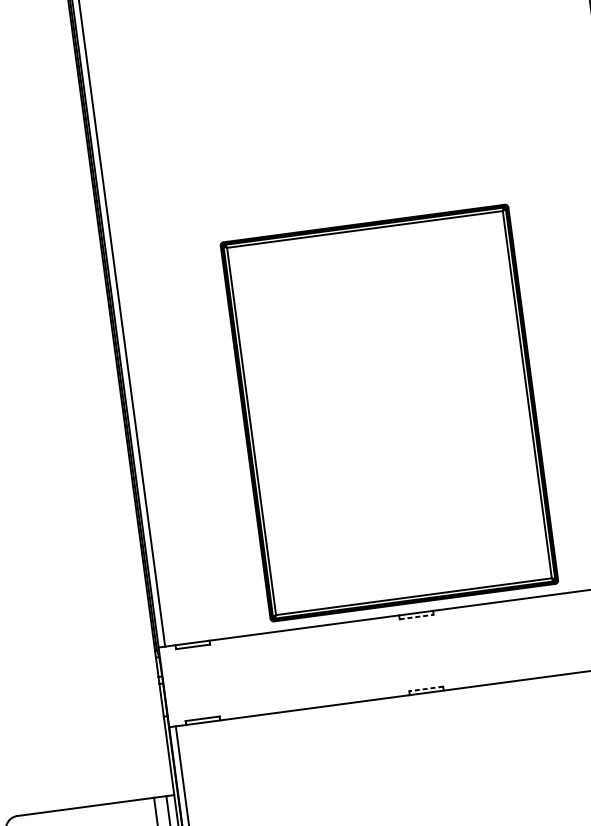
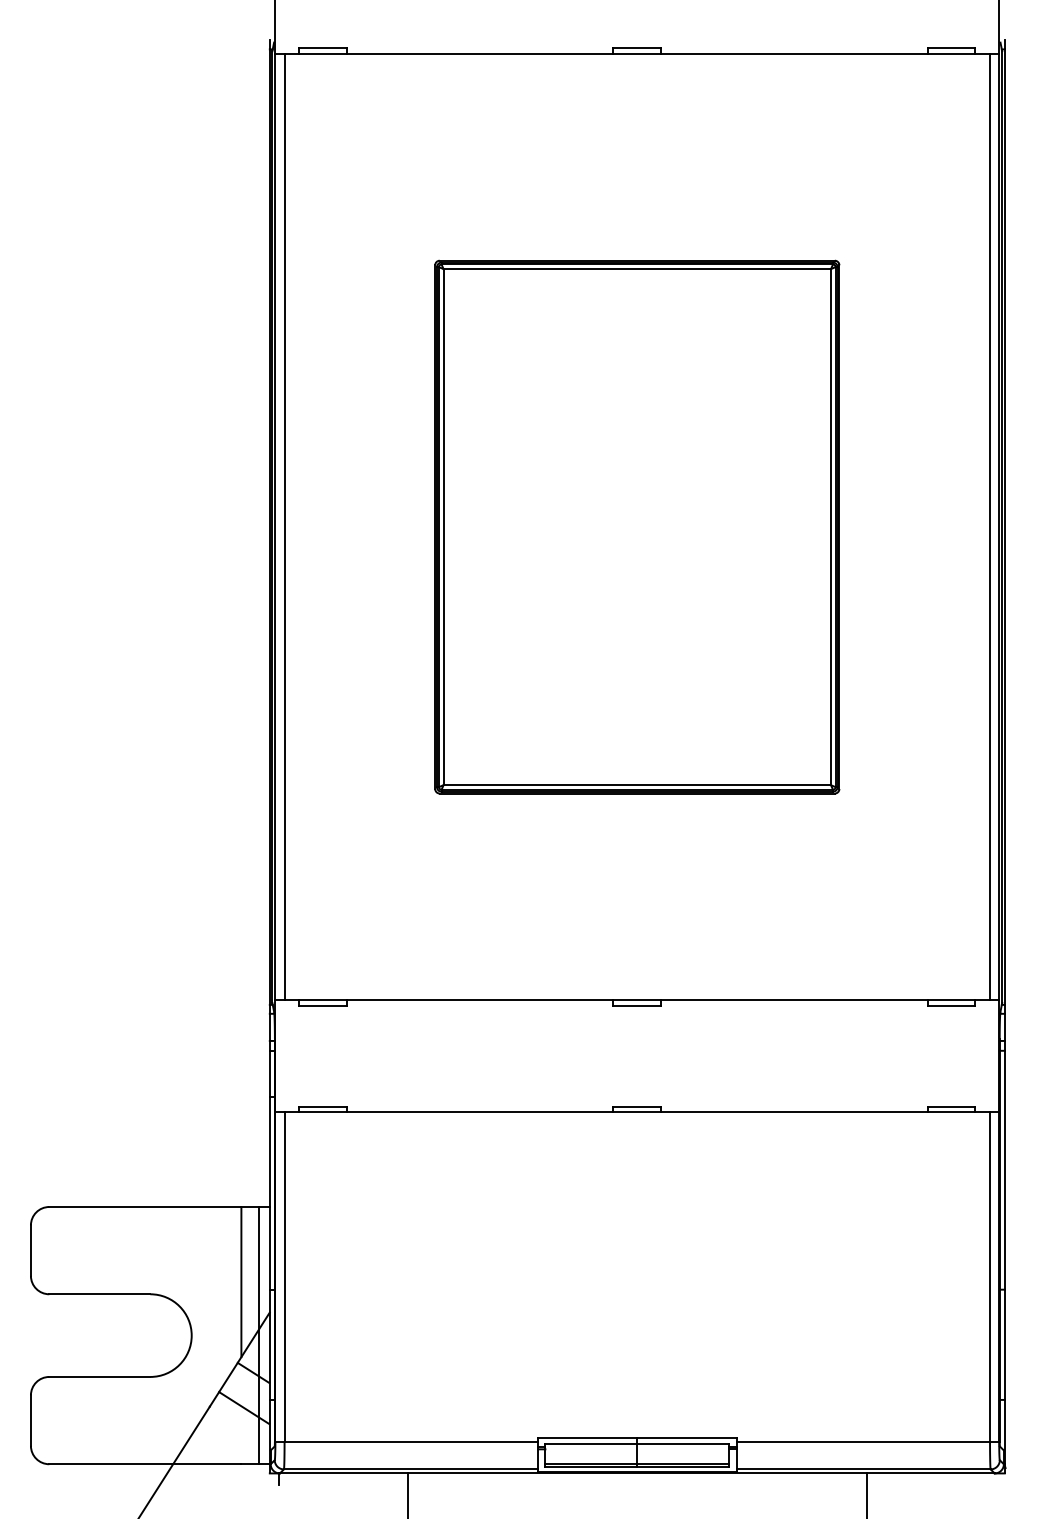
part: (389, 412) -> (637, 526), moved
line: (416, 616) -> (637, 1005), dashed -> solid
line: (426, 688) -> (637, 1106), dashed -> solid

